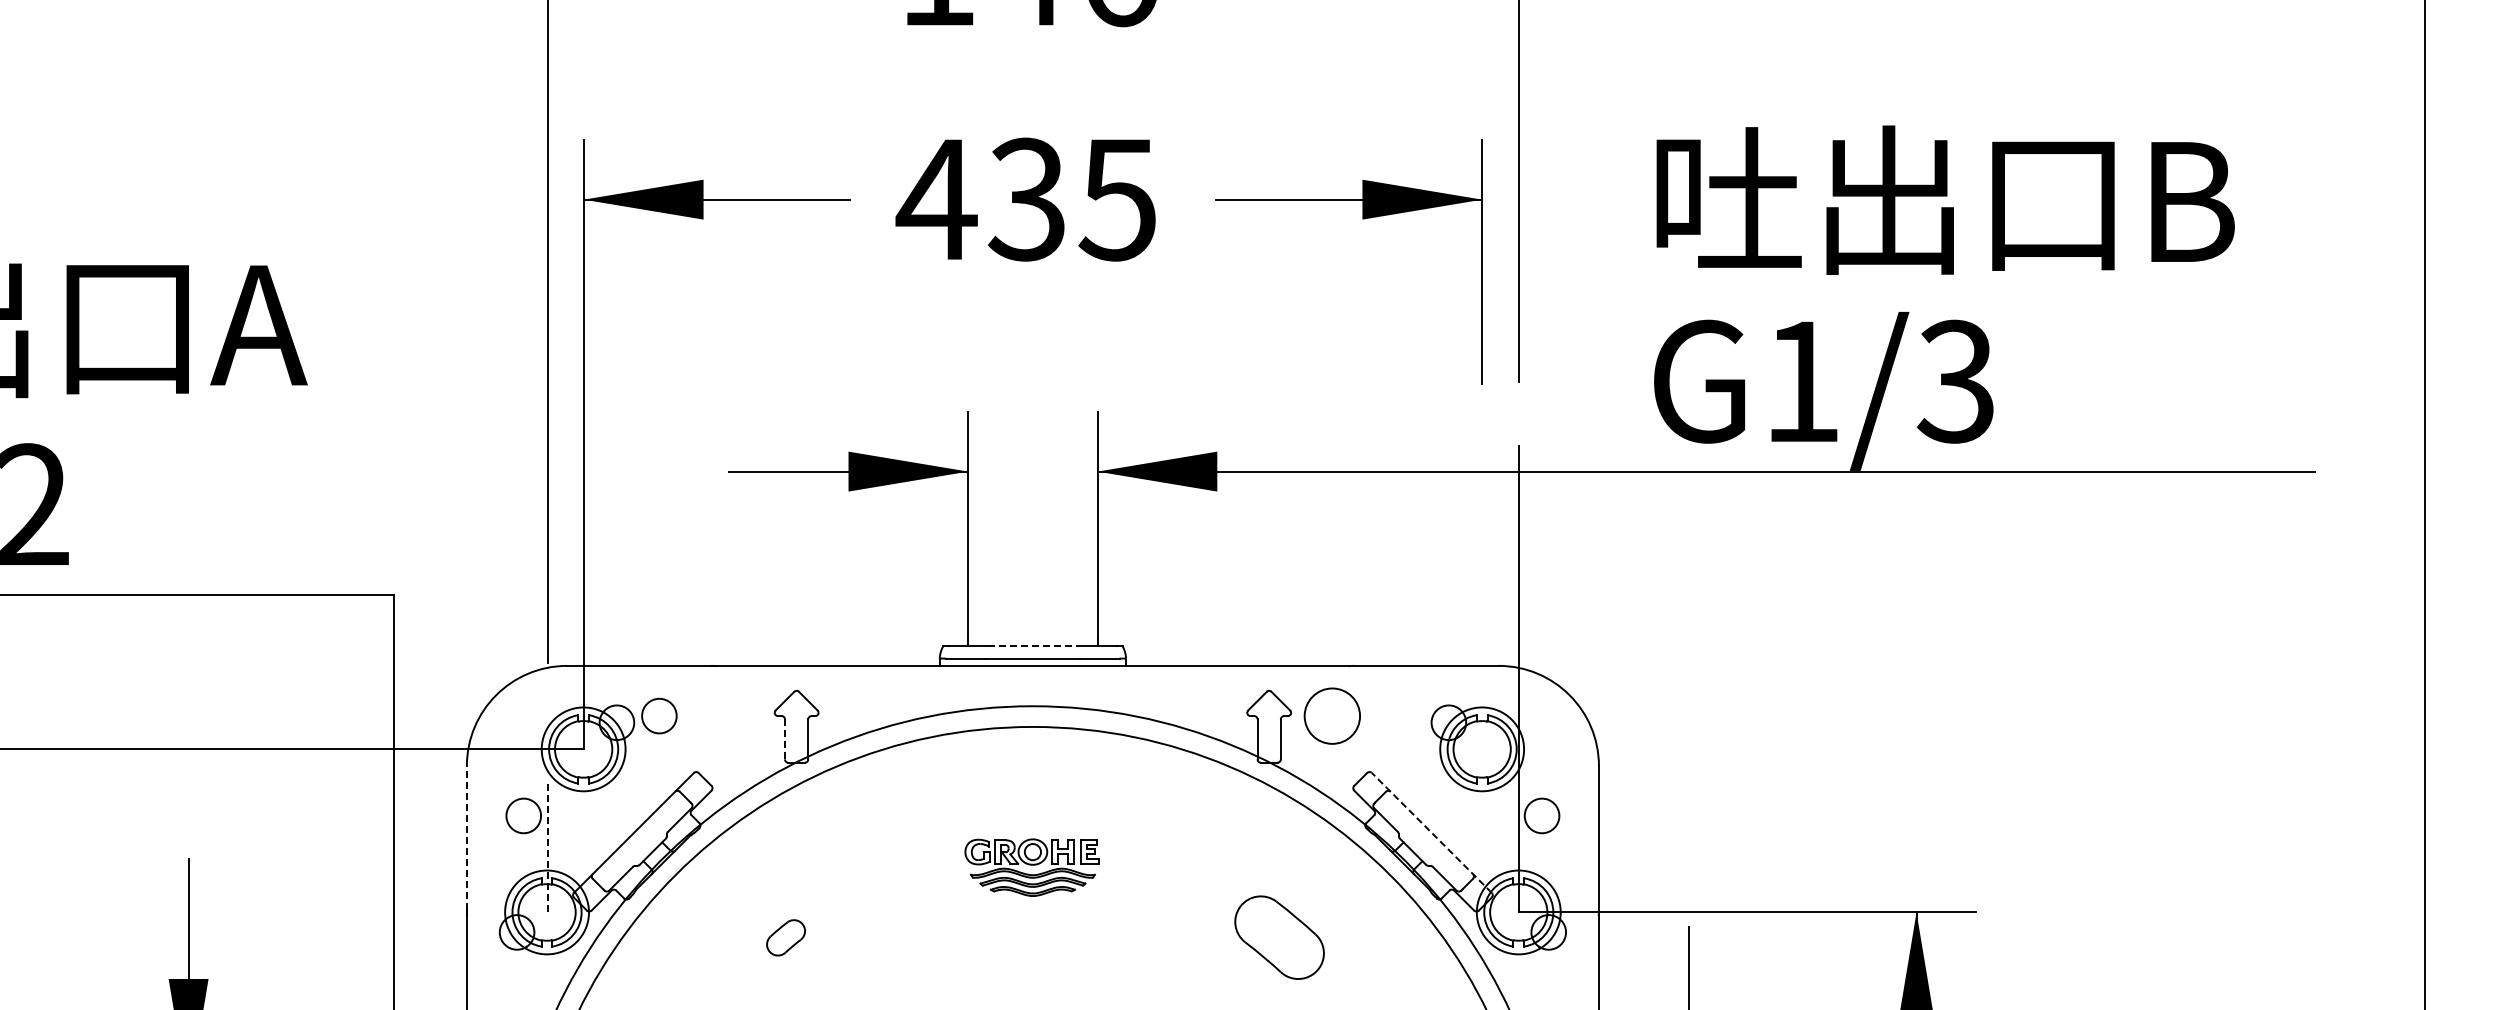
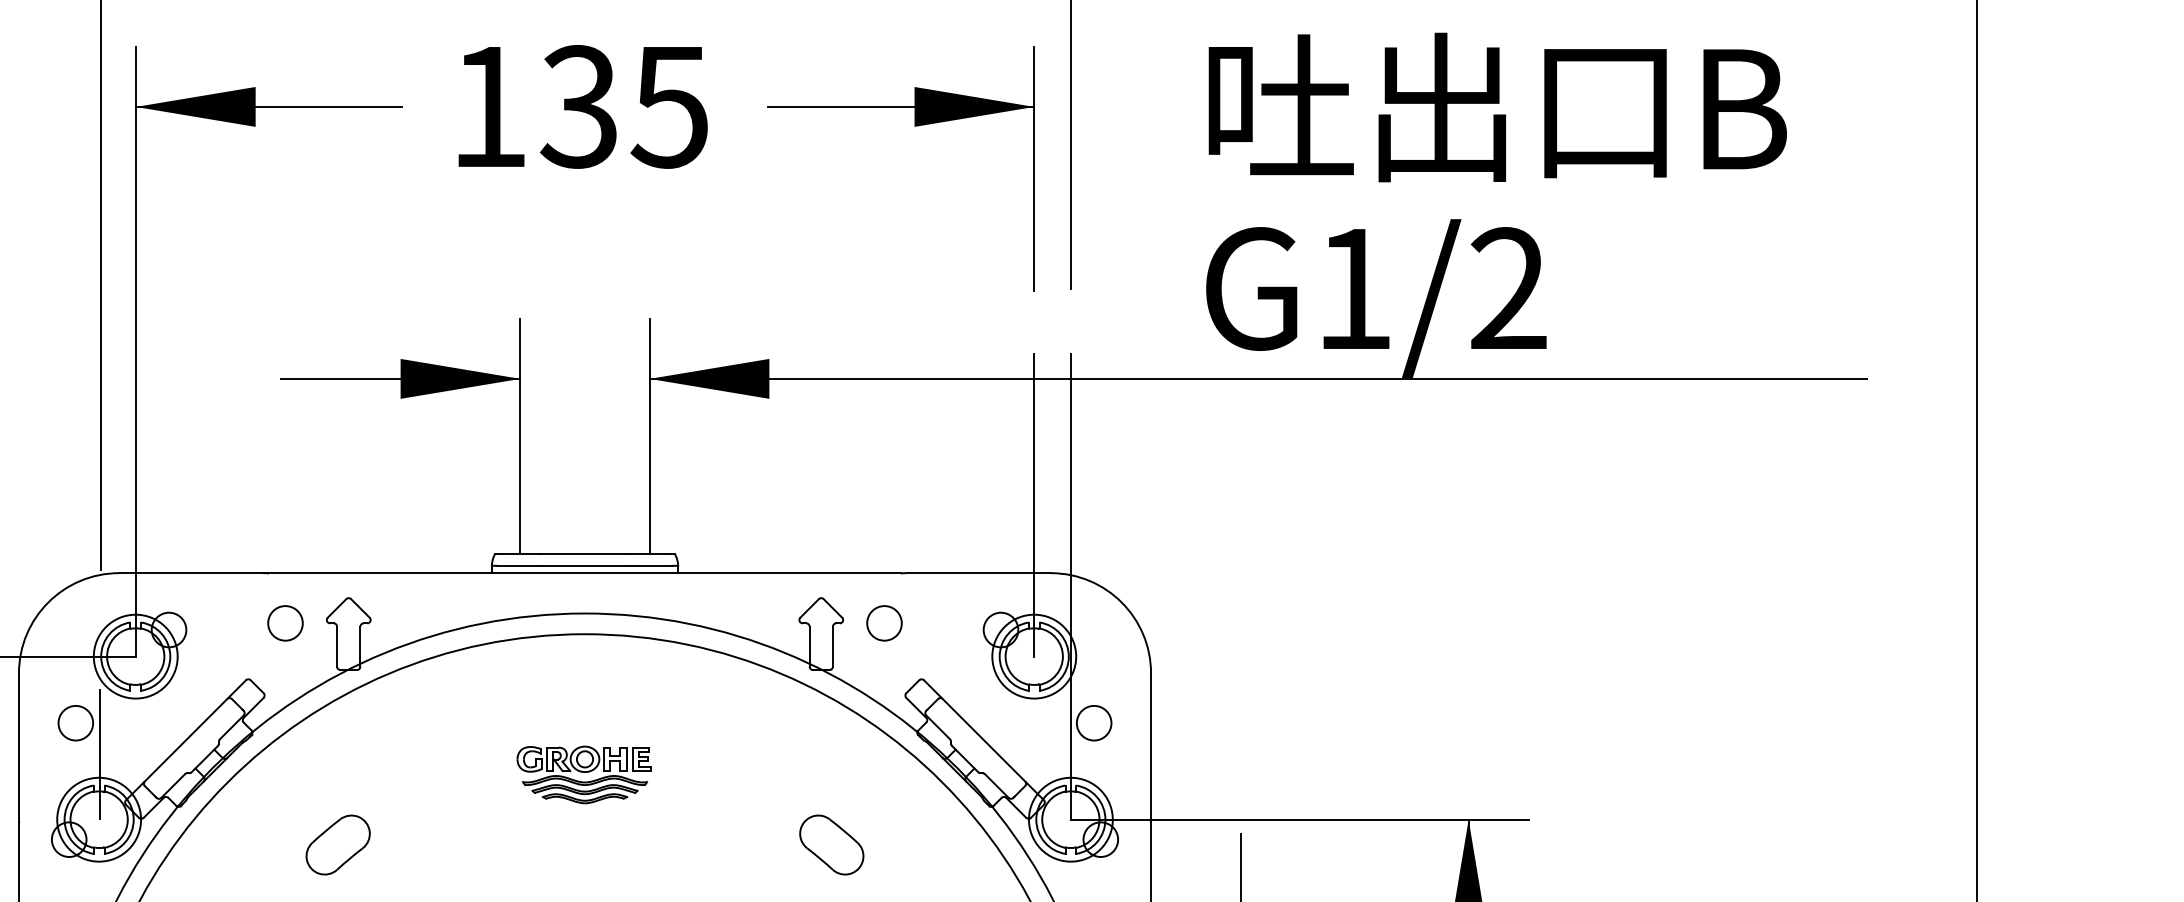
text: (936, 199) -> (488, 106), 435 -> 135
text: (1955, 381) -> (1507, 288), G1/3 -> G1/2
line: (1482, 597) -> (1034, 504), added
line: (1033, 646) -> (585, 553), dashed -> solid
circle: (659, 715) -> (285, 622), moved
circle: (1332, 715) -> (884, 622), size x0.62
line: (785, 739) -> (337, 646), dashed -> solid
line: (1431, 832) -> (983, 739), dashed -> solid
line: (466, 837) -> (18, 744), dashed -> solid
line: (548, 847) -> (100, 754), dashed -> solid
part: (785, 937) -> (337, 844), size x1.67
part: (1279, 937) -> (831, 844), size x0.71

